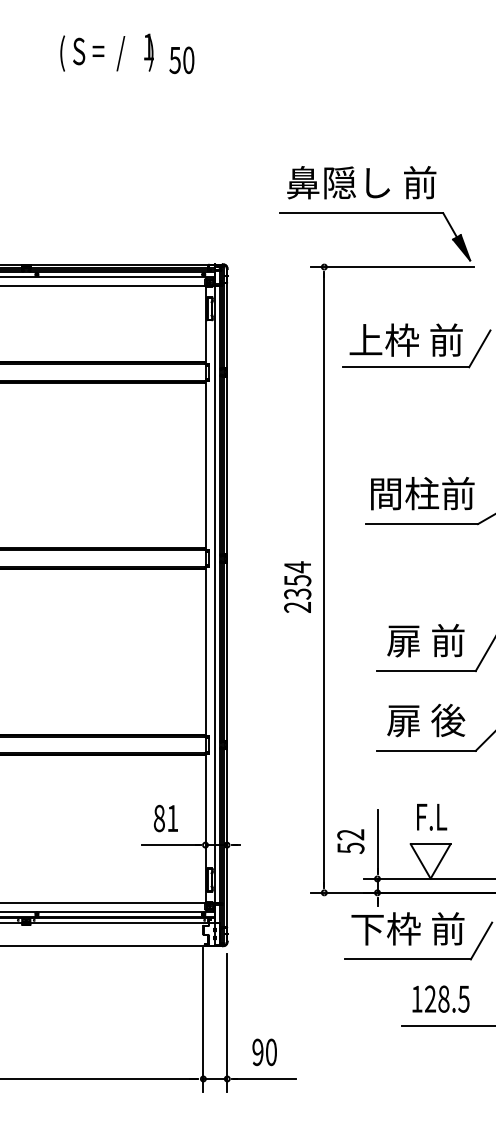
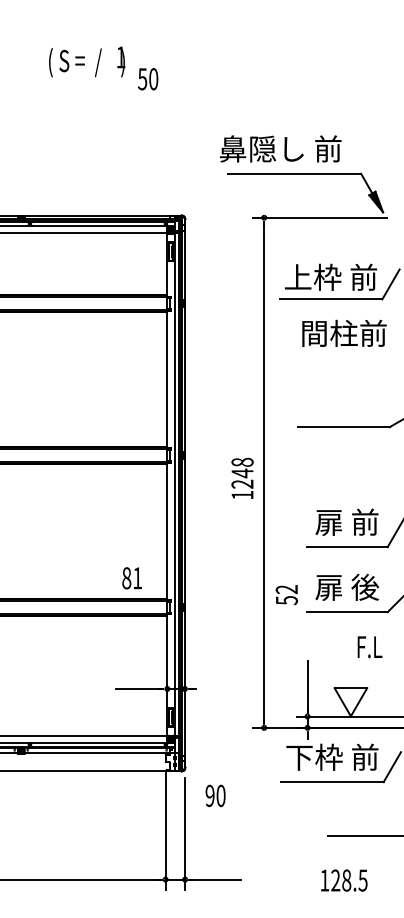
text: (107, 52) -> (87, 61), moved
text: (182, 60) -> (148, 79), moved
text: (361, 182) -> (280, 148), moved
text: (422, 492) -> (344, 332), moved
text: (297, 586) -> (242, 478), 2354 -> 1248
text: (431, 817) -> (369, 647), moved
text: (165, 818) -> (131, 578), moved
text: (350, 842) -> (286, 595), moved
text: (441, 999) -> (344, 880), moved
text: (264, 1051) -> (215, 795), moved

